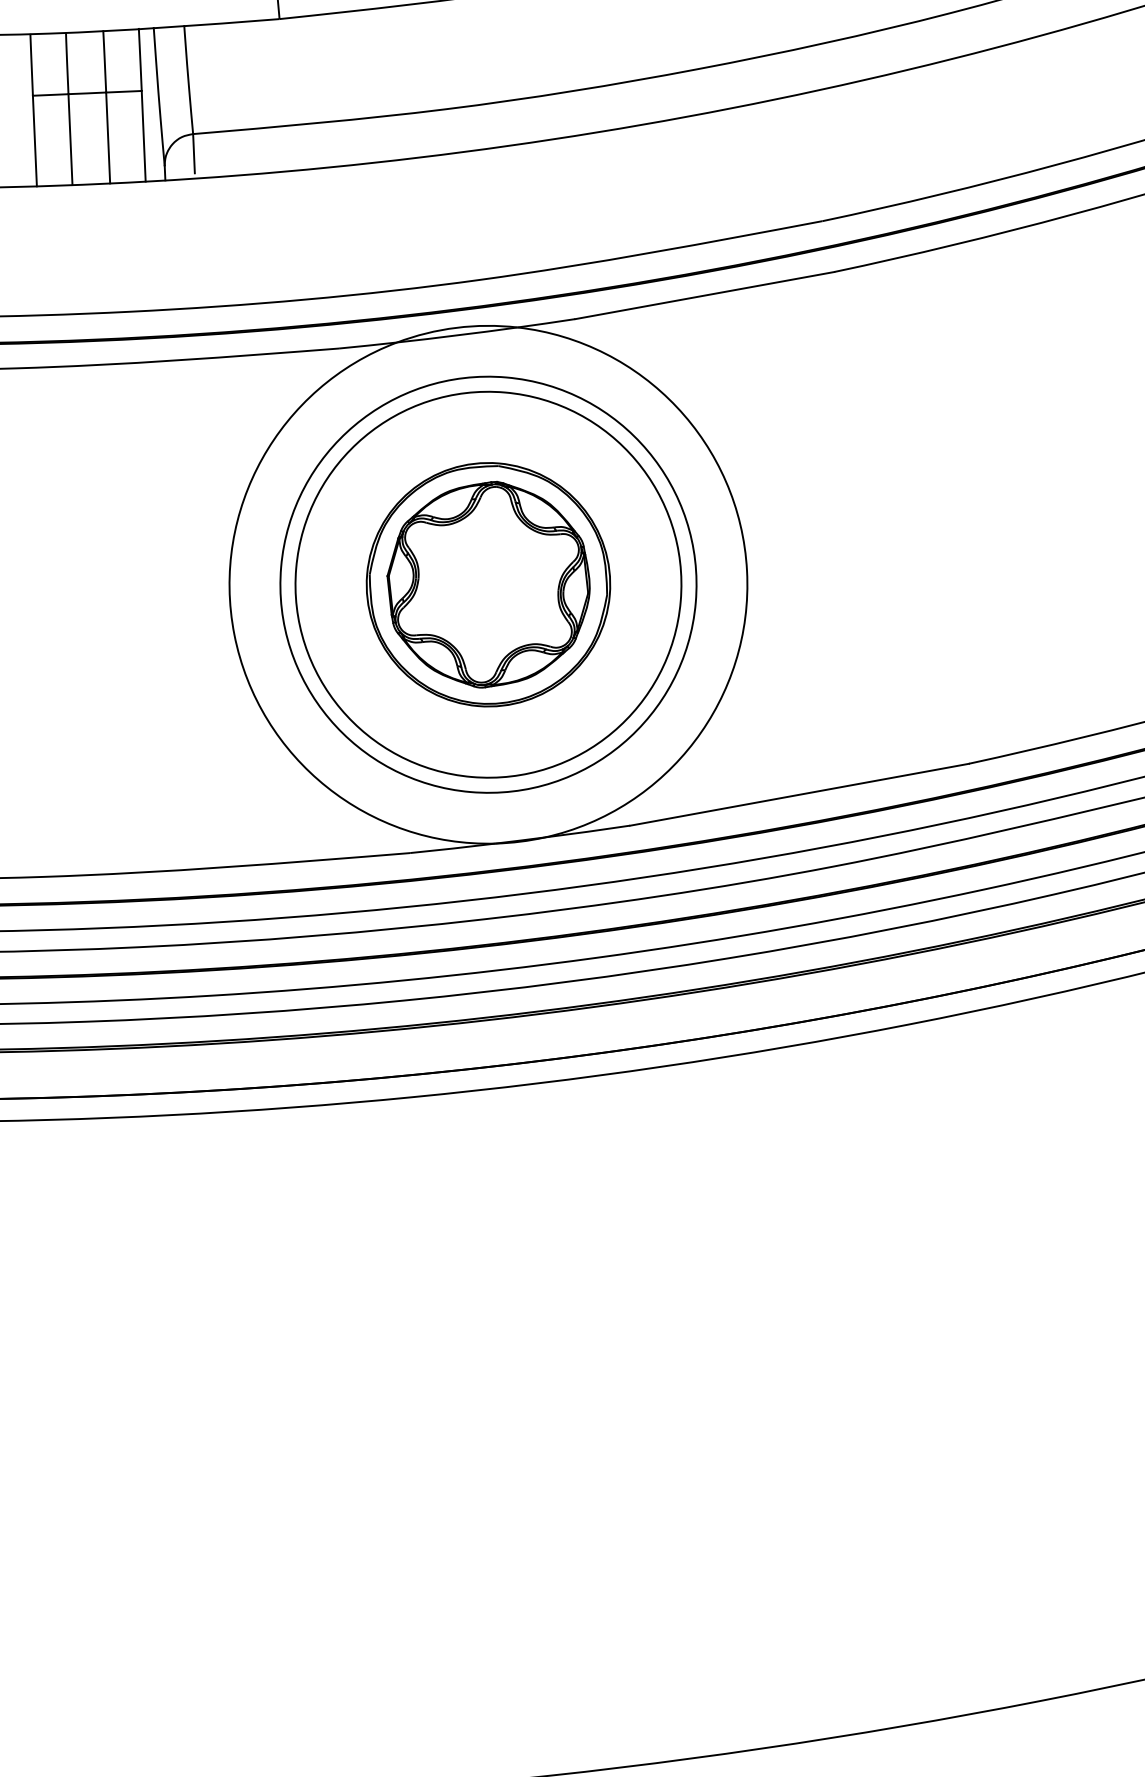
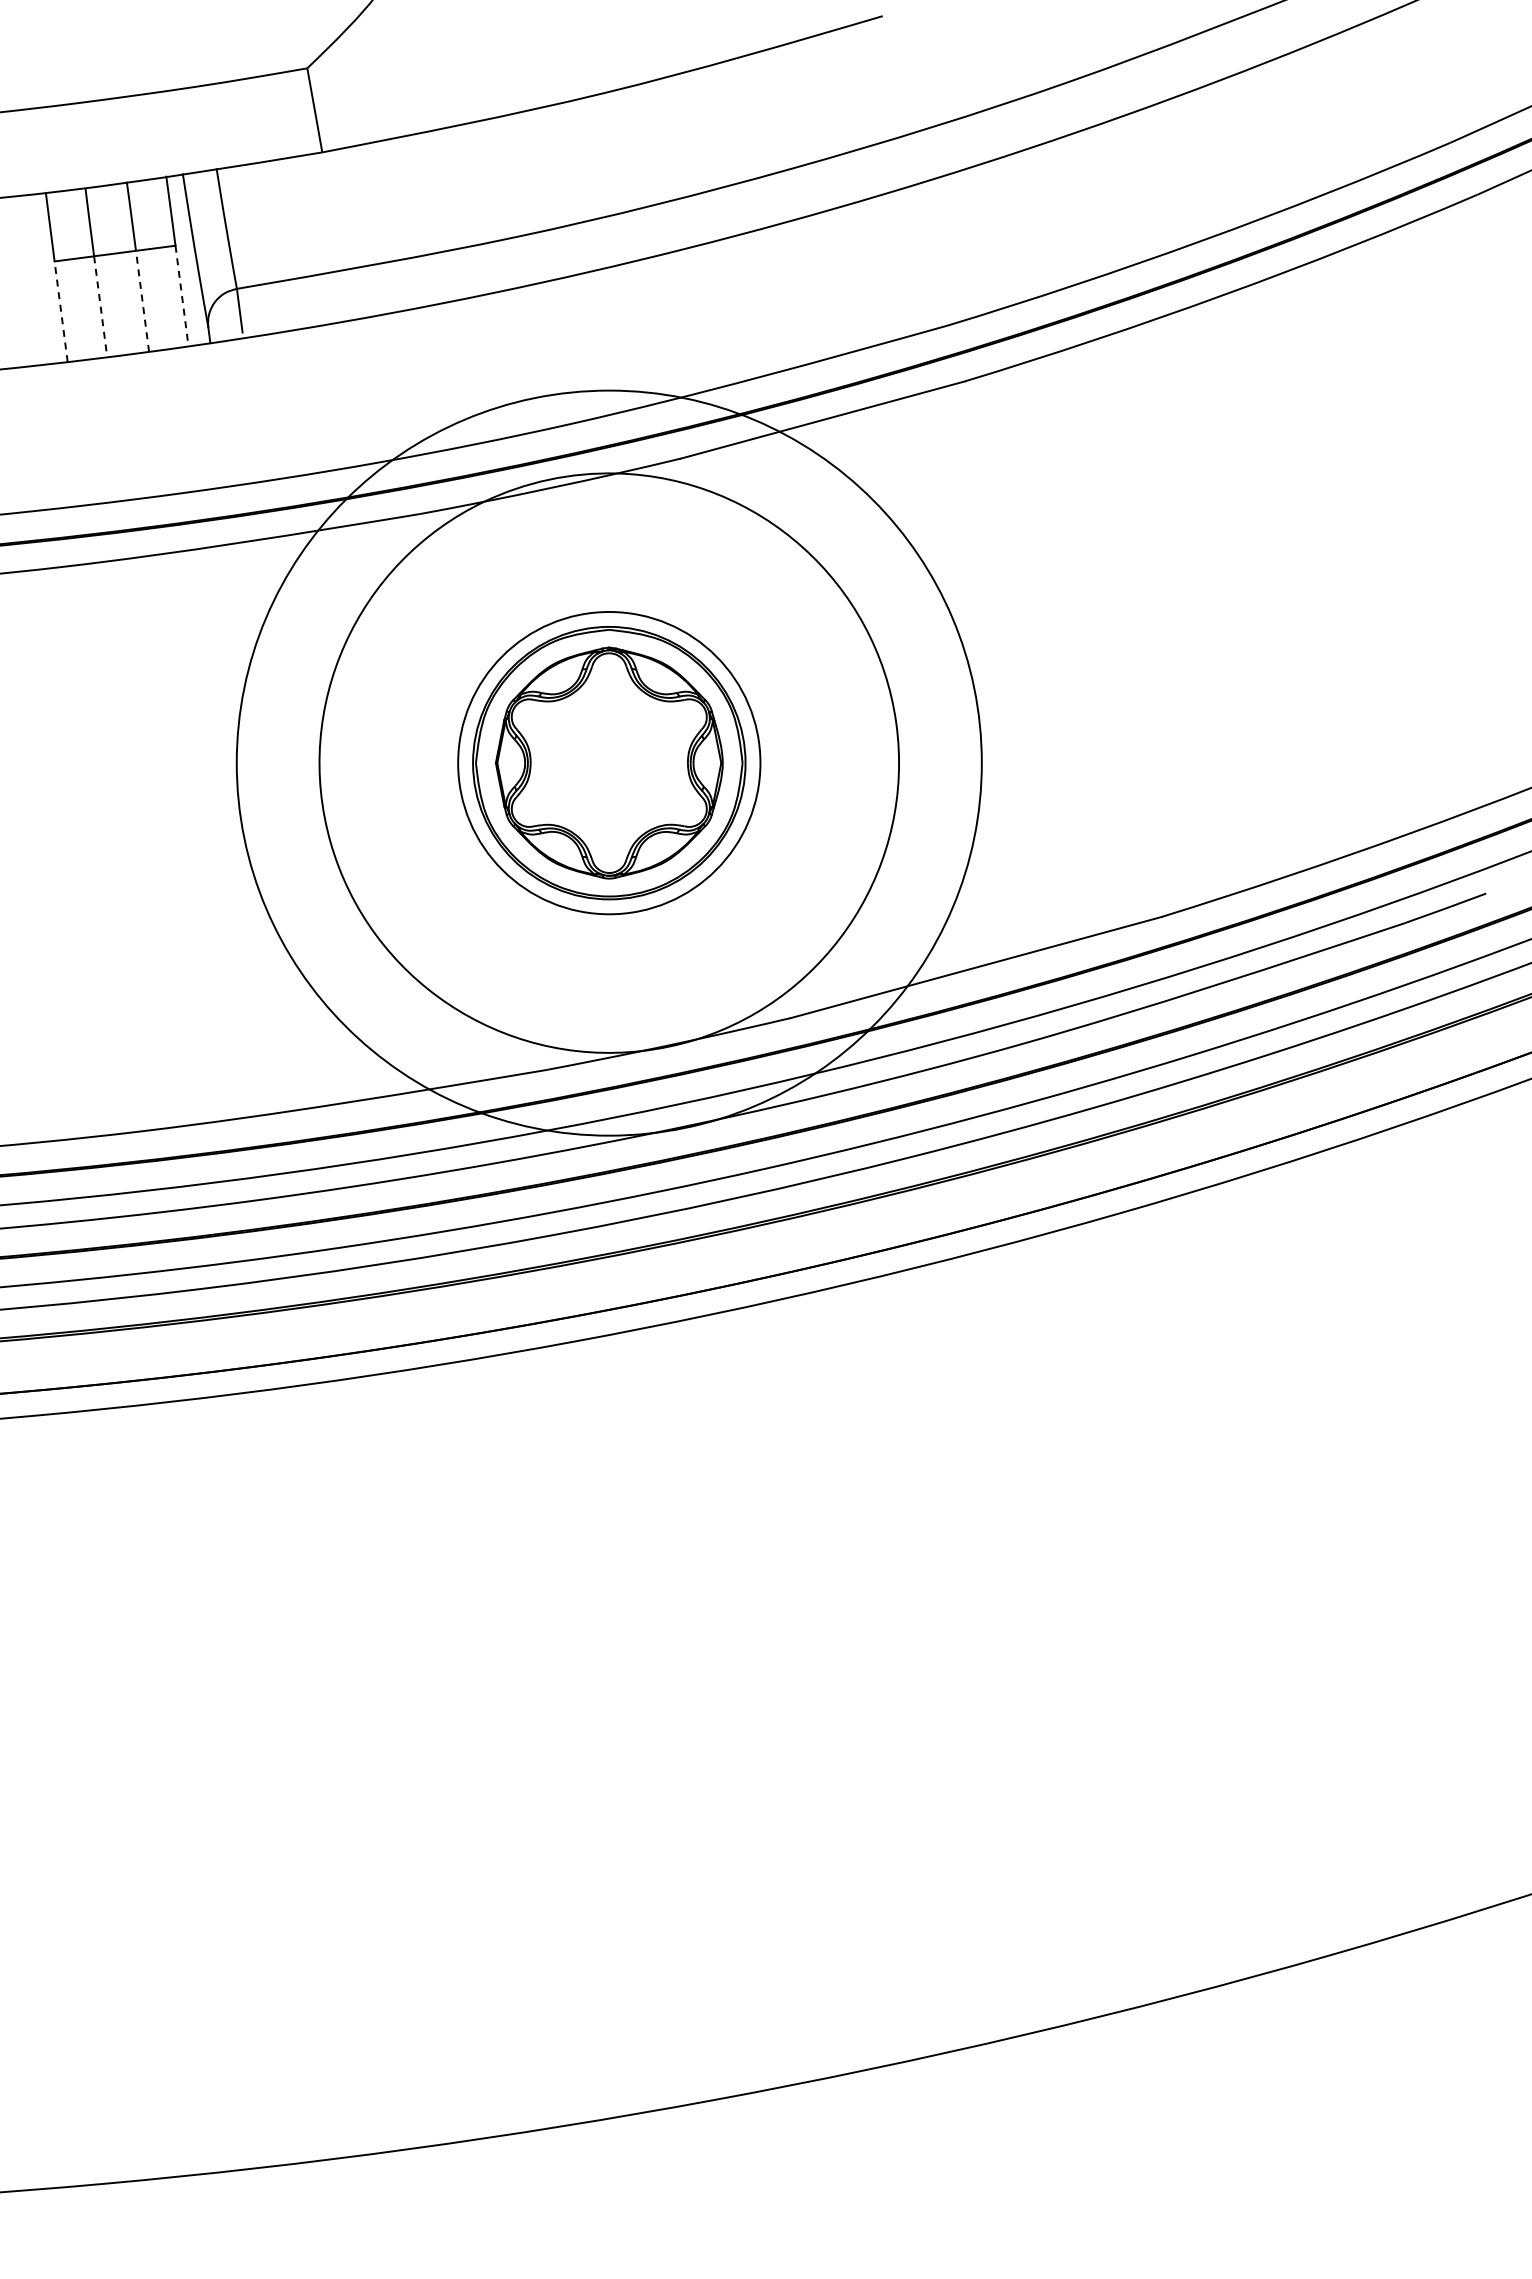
line: (144, 136) -> (182, 296), solid -> dashed
line: (108, 138) -> (142, 301), solid -> dashed
line: (70, 139) -> (100, 306), solid -> dashed
line: (35, 140) -> (61, 311), solid -> dashed
circle: (488, 584) -> (609, 762), size x1.6
circle: (488, 585) -> (609, 763), size x0.7

